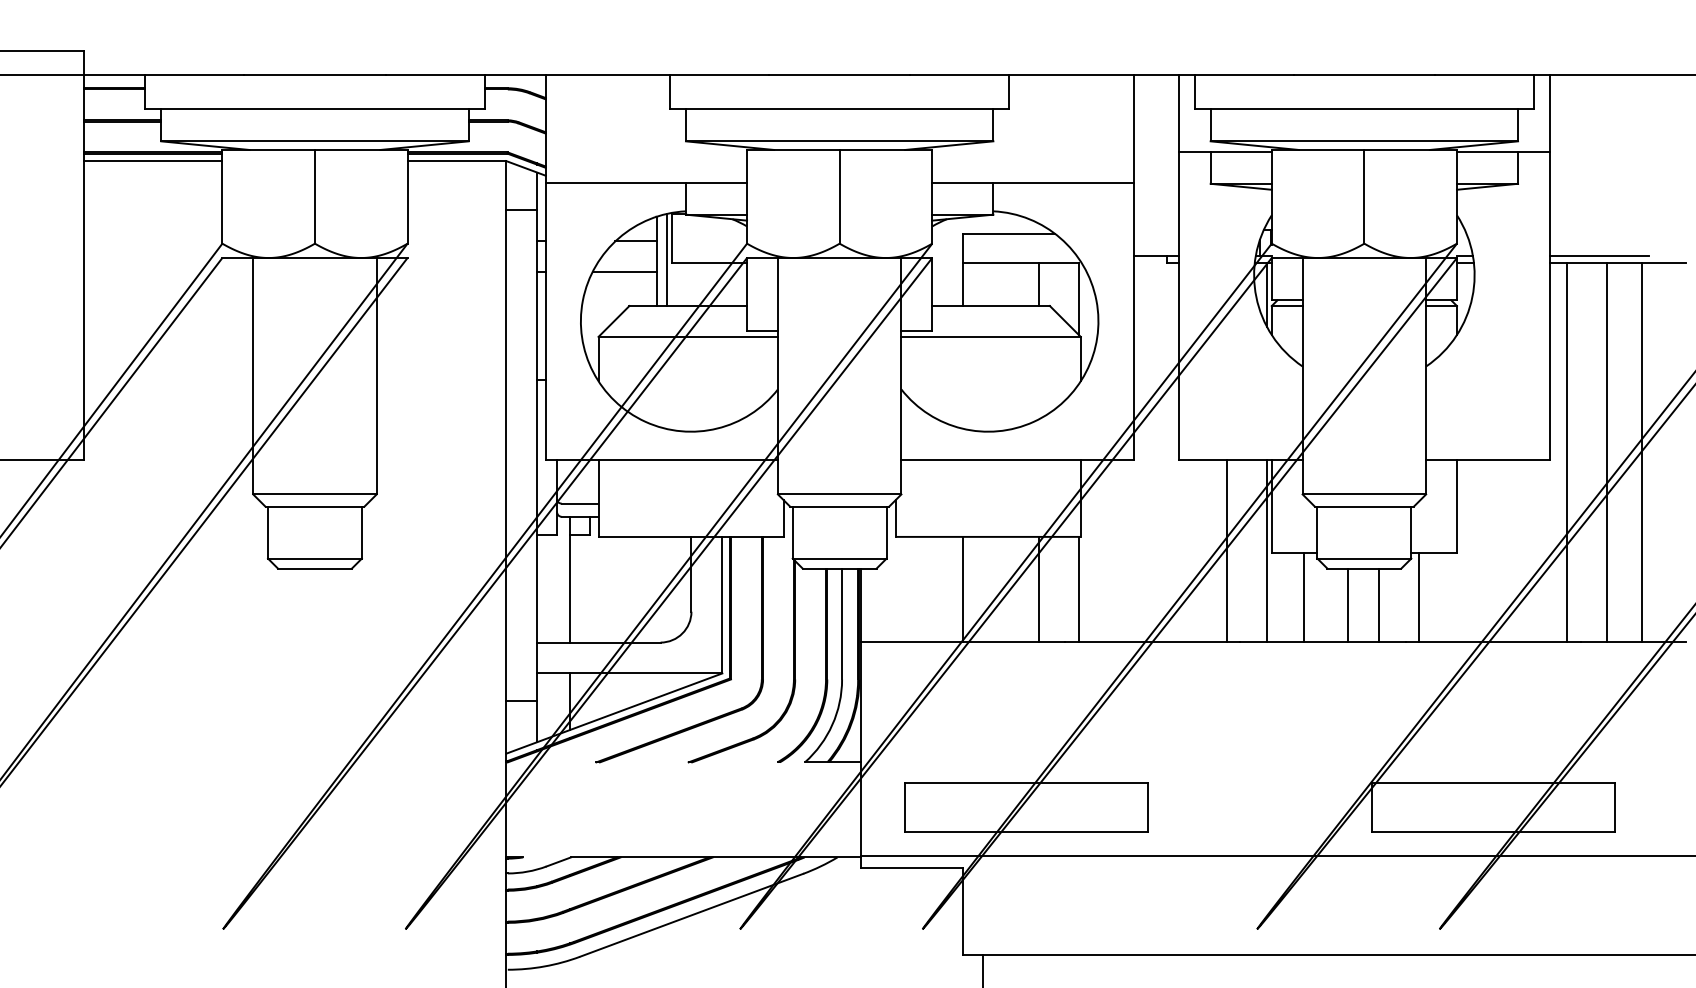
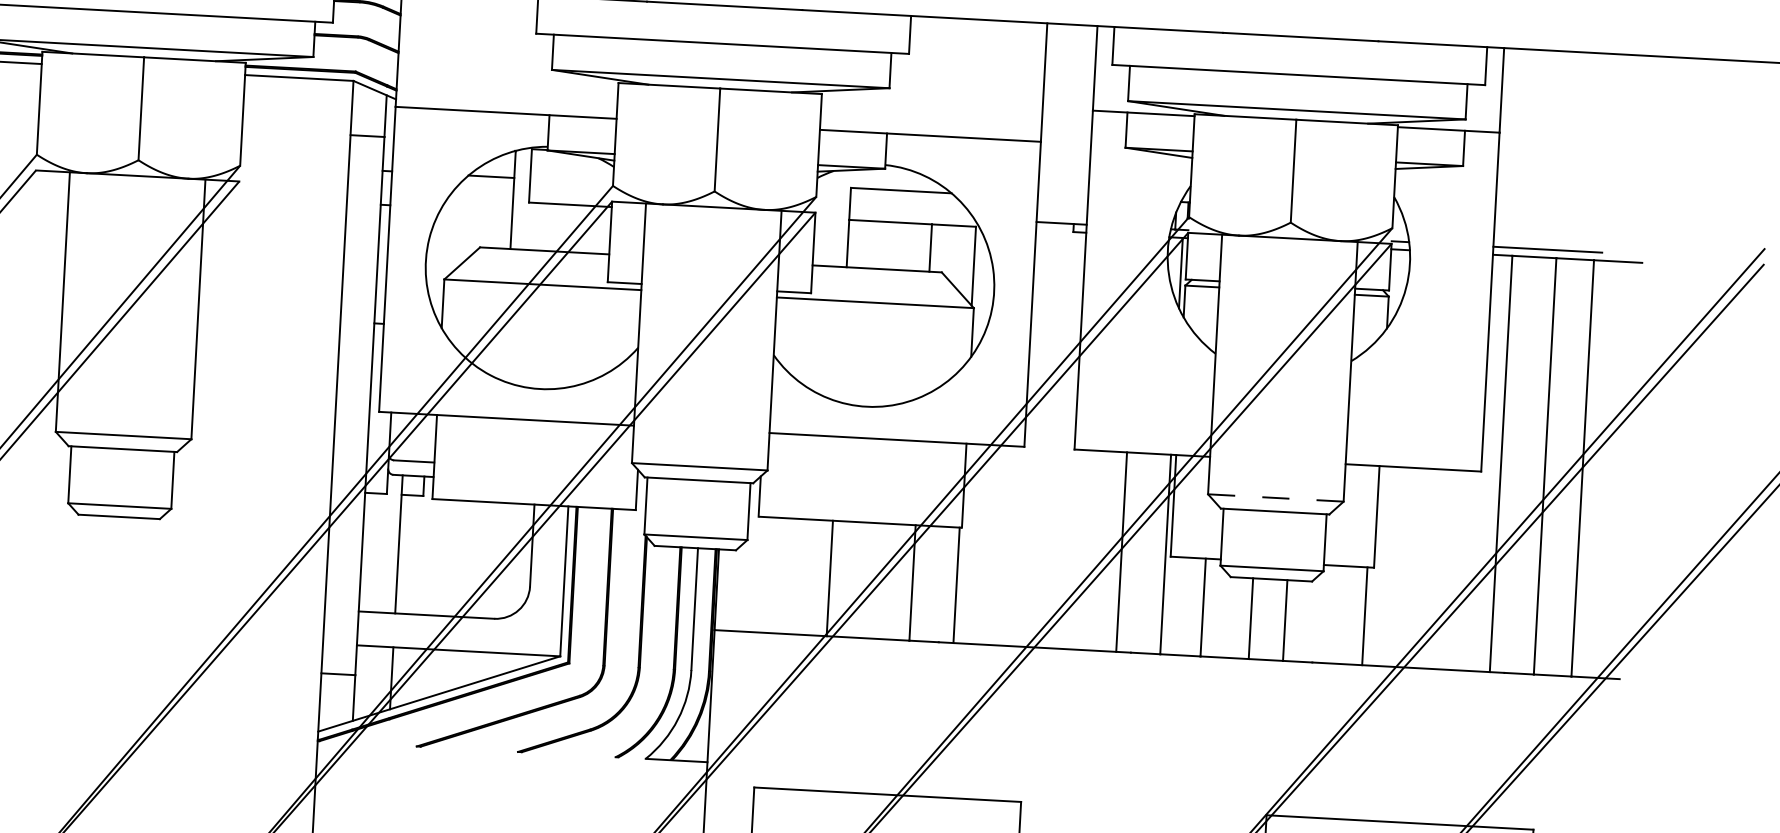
line: (666, 259) -> (523, 198), removed
line: (624, 272) -> (476, 210), removed
line: (1364, 494) -> (1275, 498), solid -> dashed
line: (1418, 597) -> (1364, 616), moved

